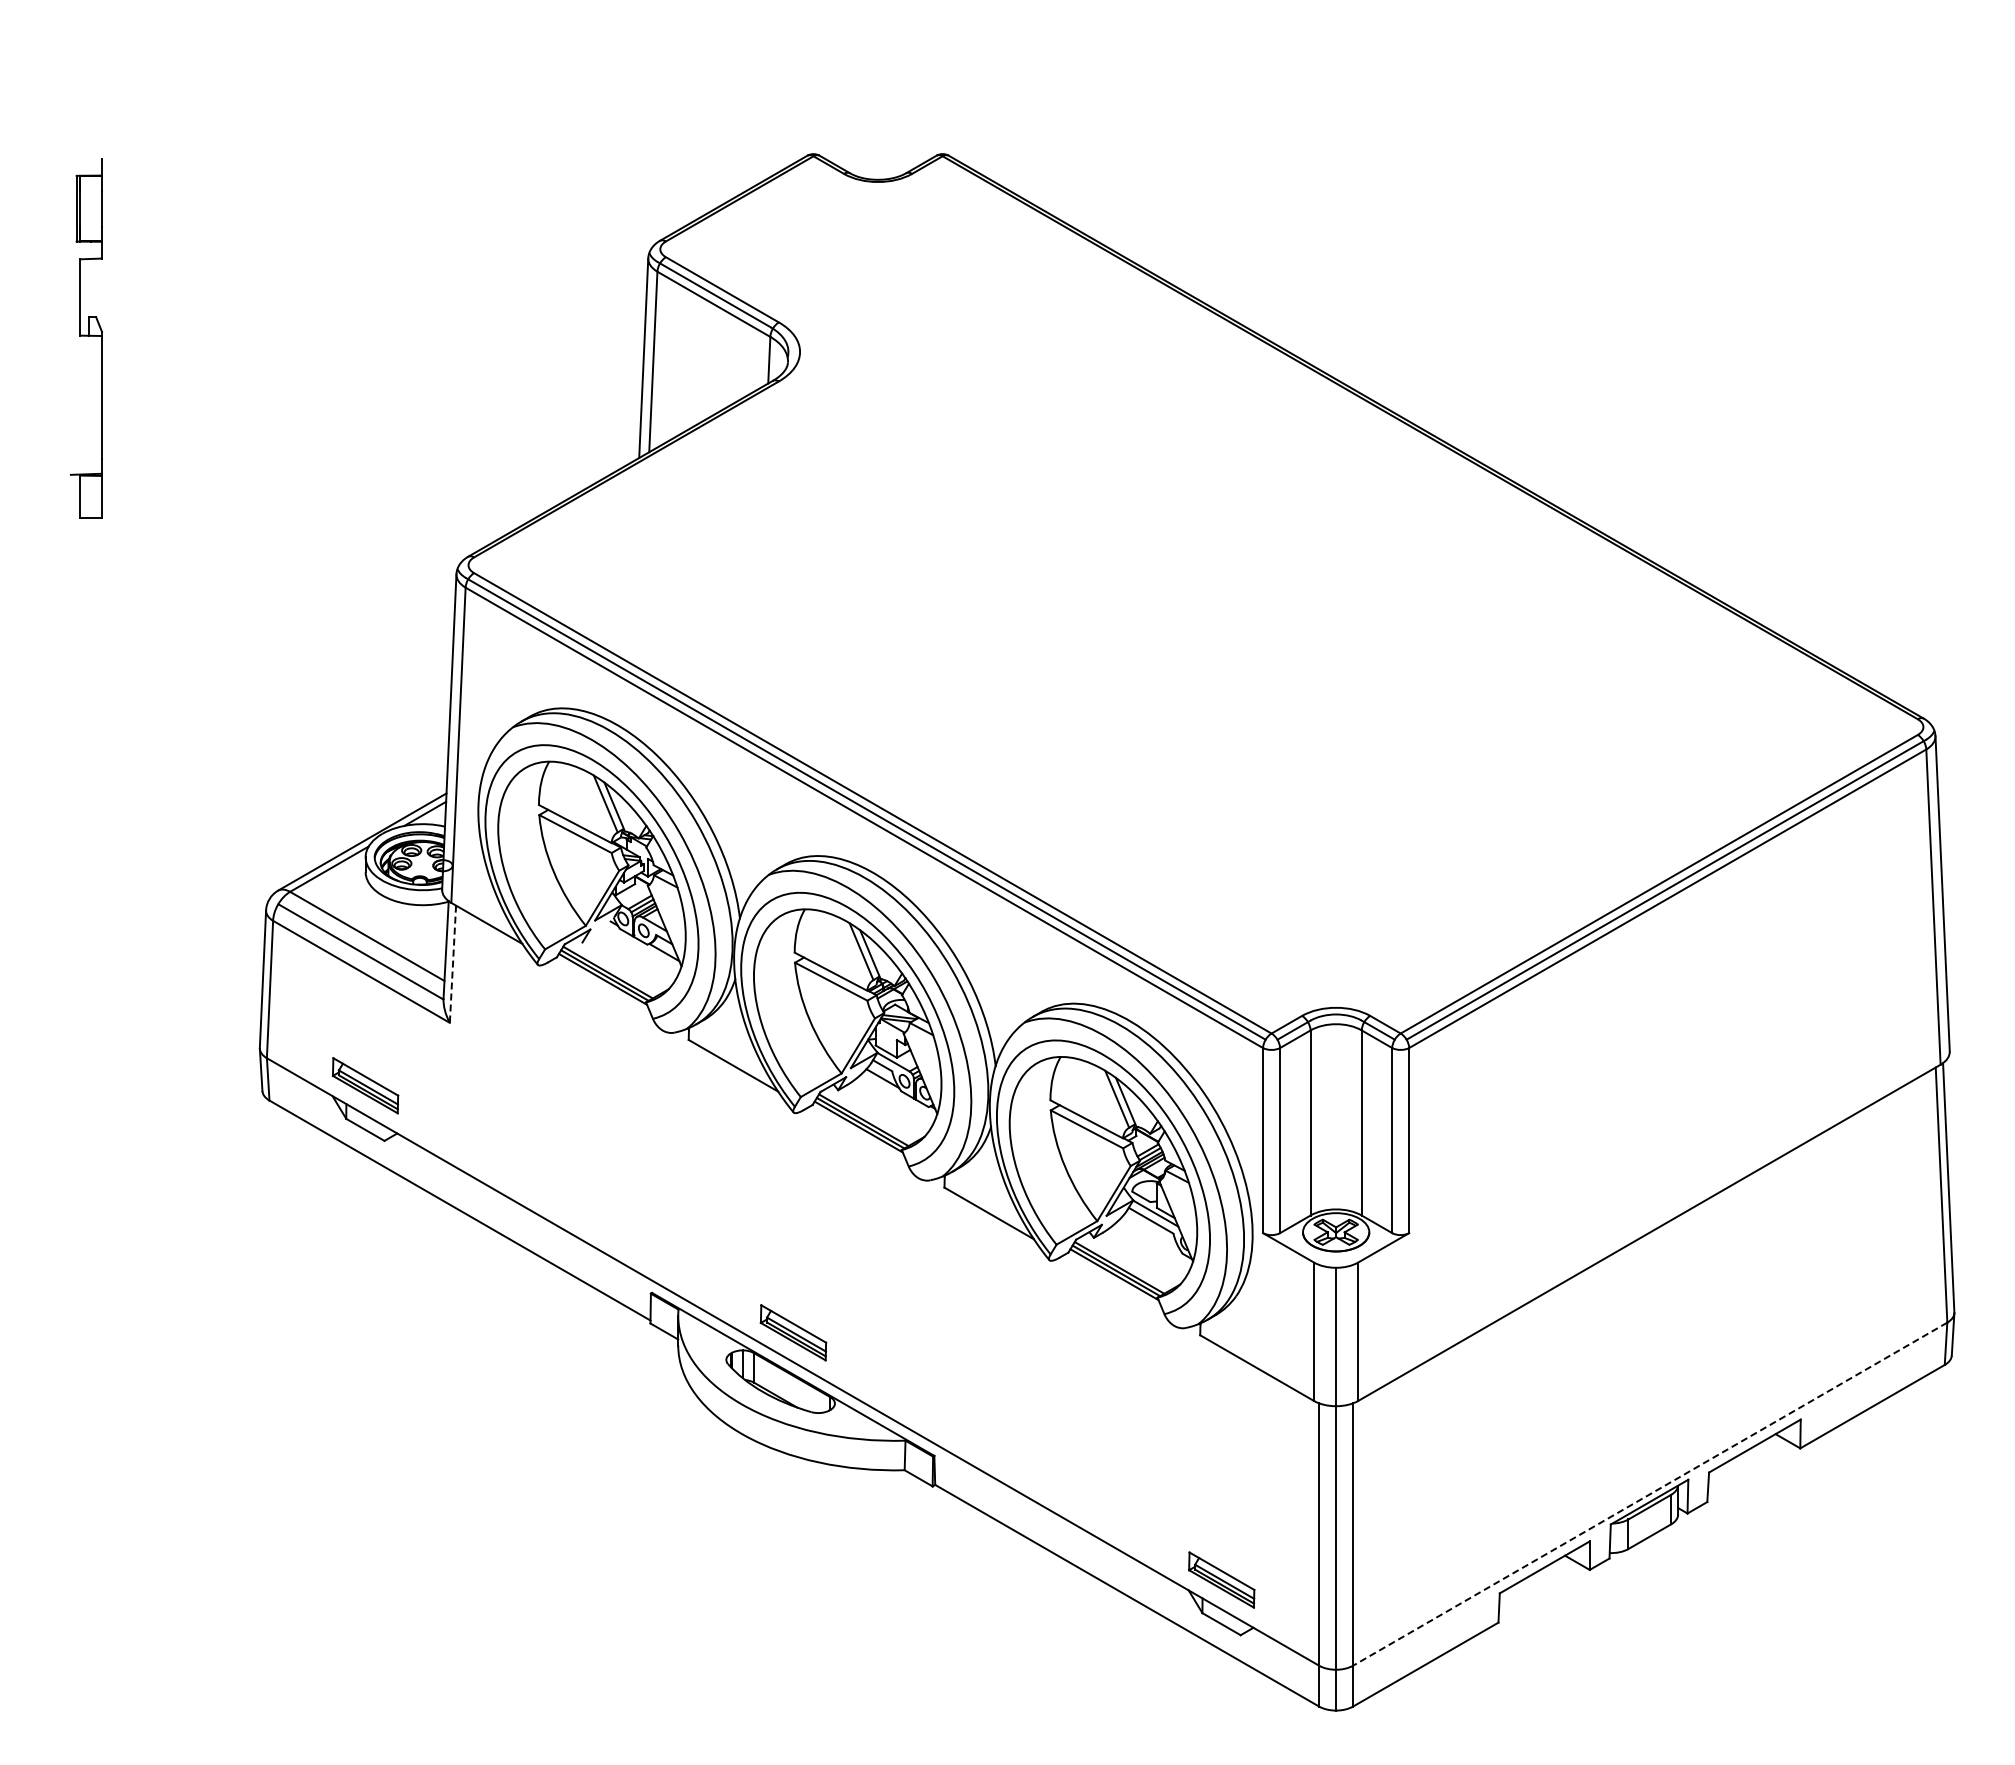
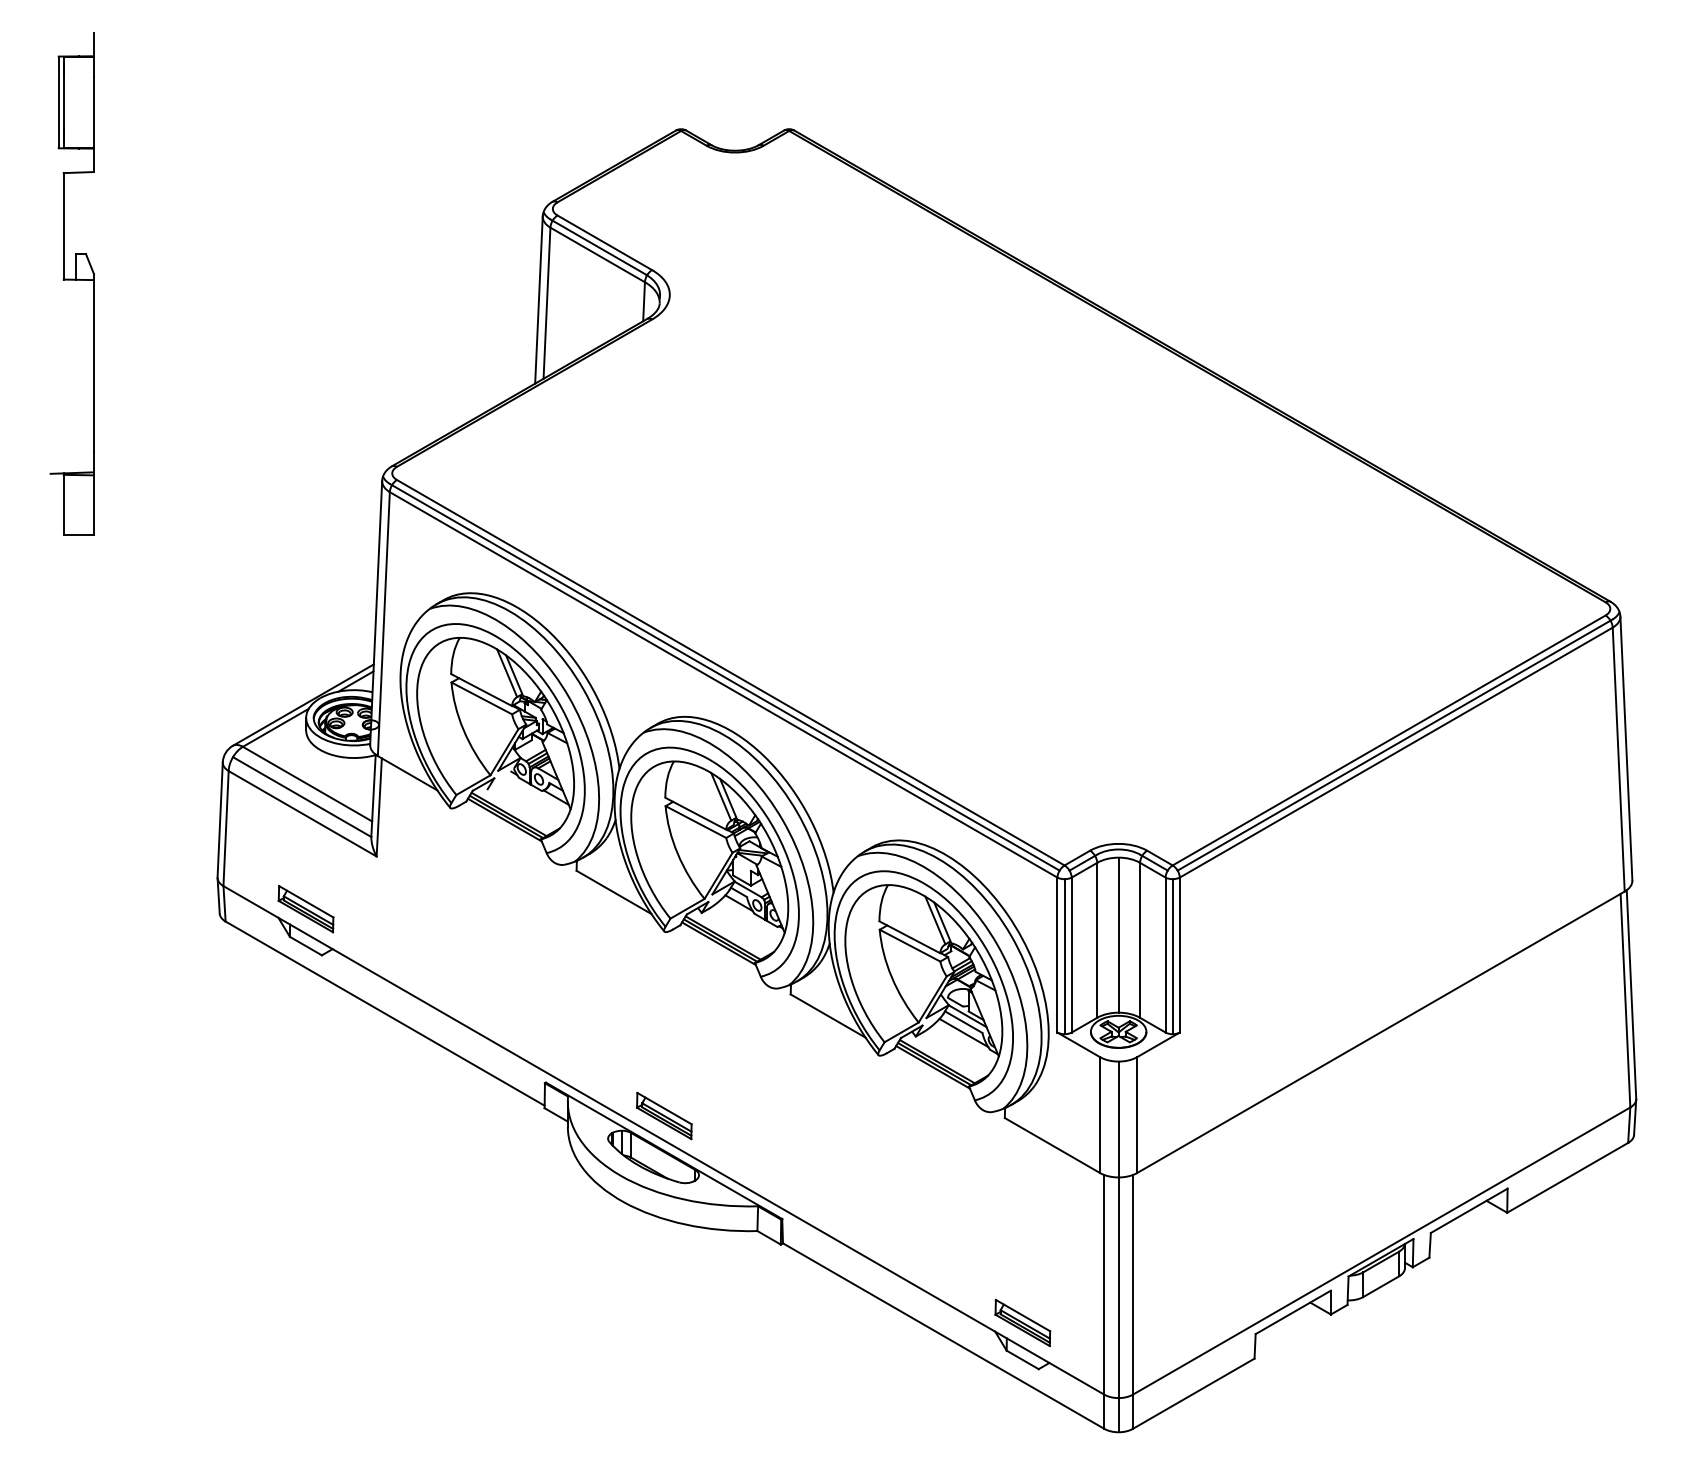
part: (86, 338) -> (72, 283), size x1.67
line: (452, 964) -> (378, 807), dashed -> solid
line: (1336, 1116) -> (1118, 934), added
line: (1271, 1142) -> (1064, 956), added
line: (1400, 1142) -> (1172, 956), added
line: (1151, 1233) -> (964, 1032), added
line: (1649, 1494) -> (1380, 1251), dashed -> solid

